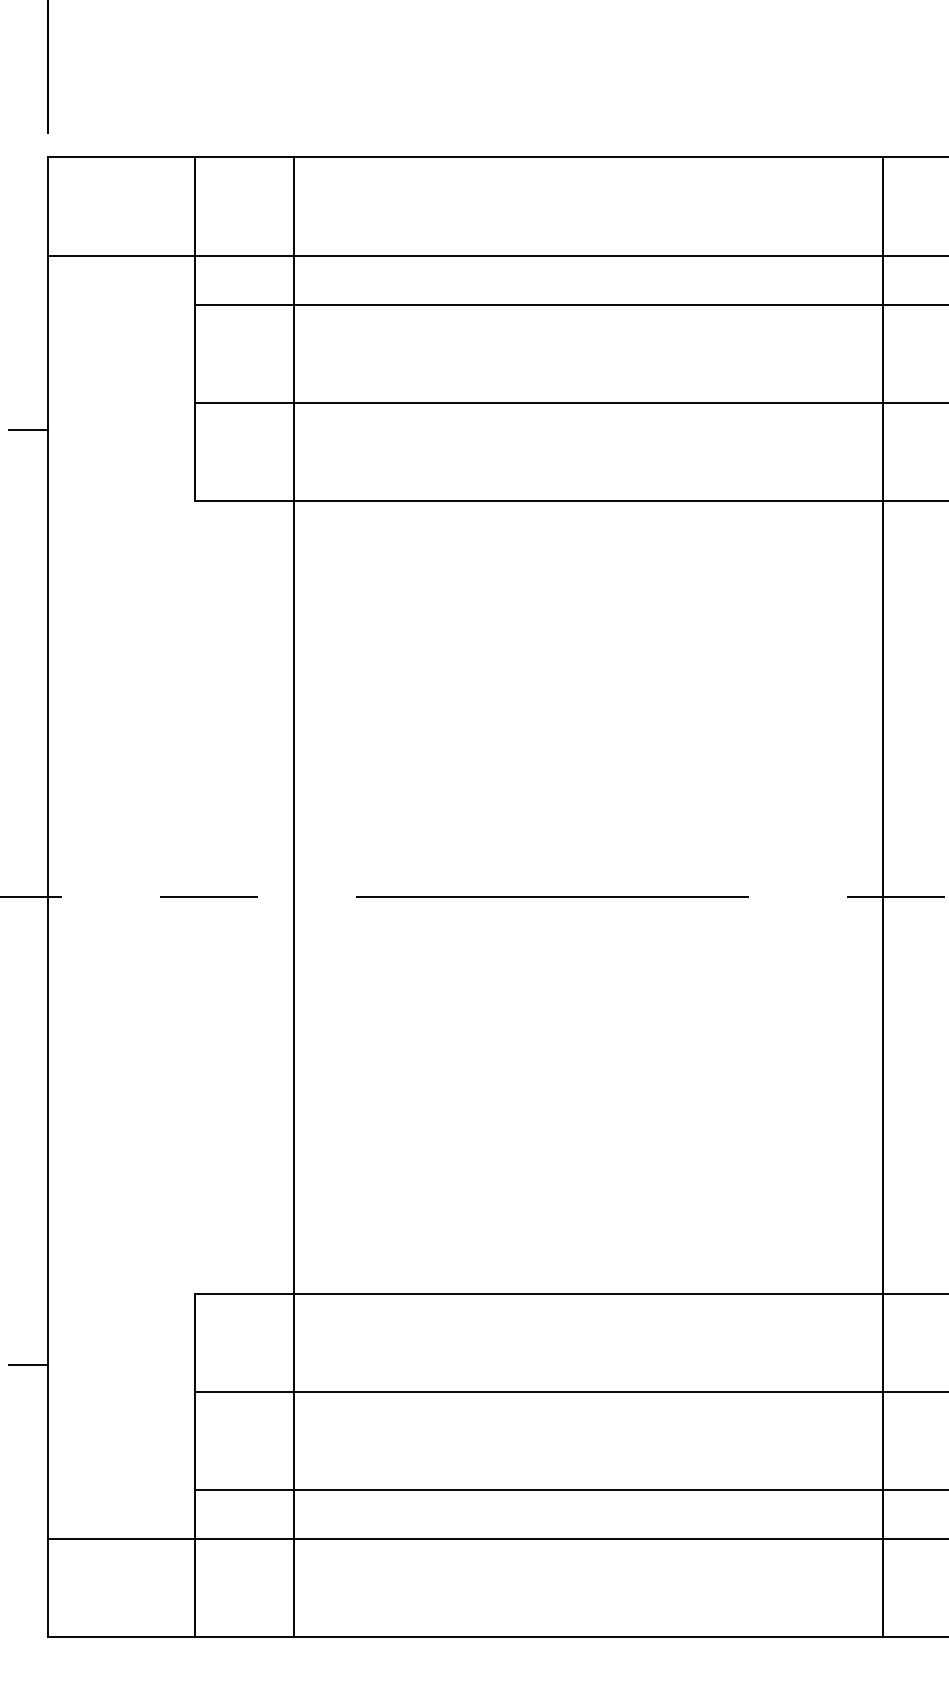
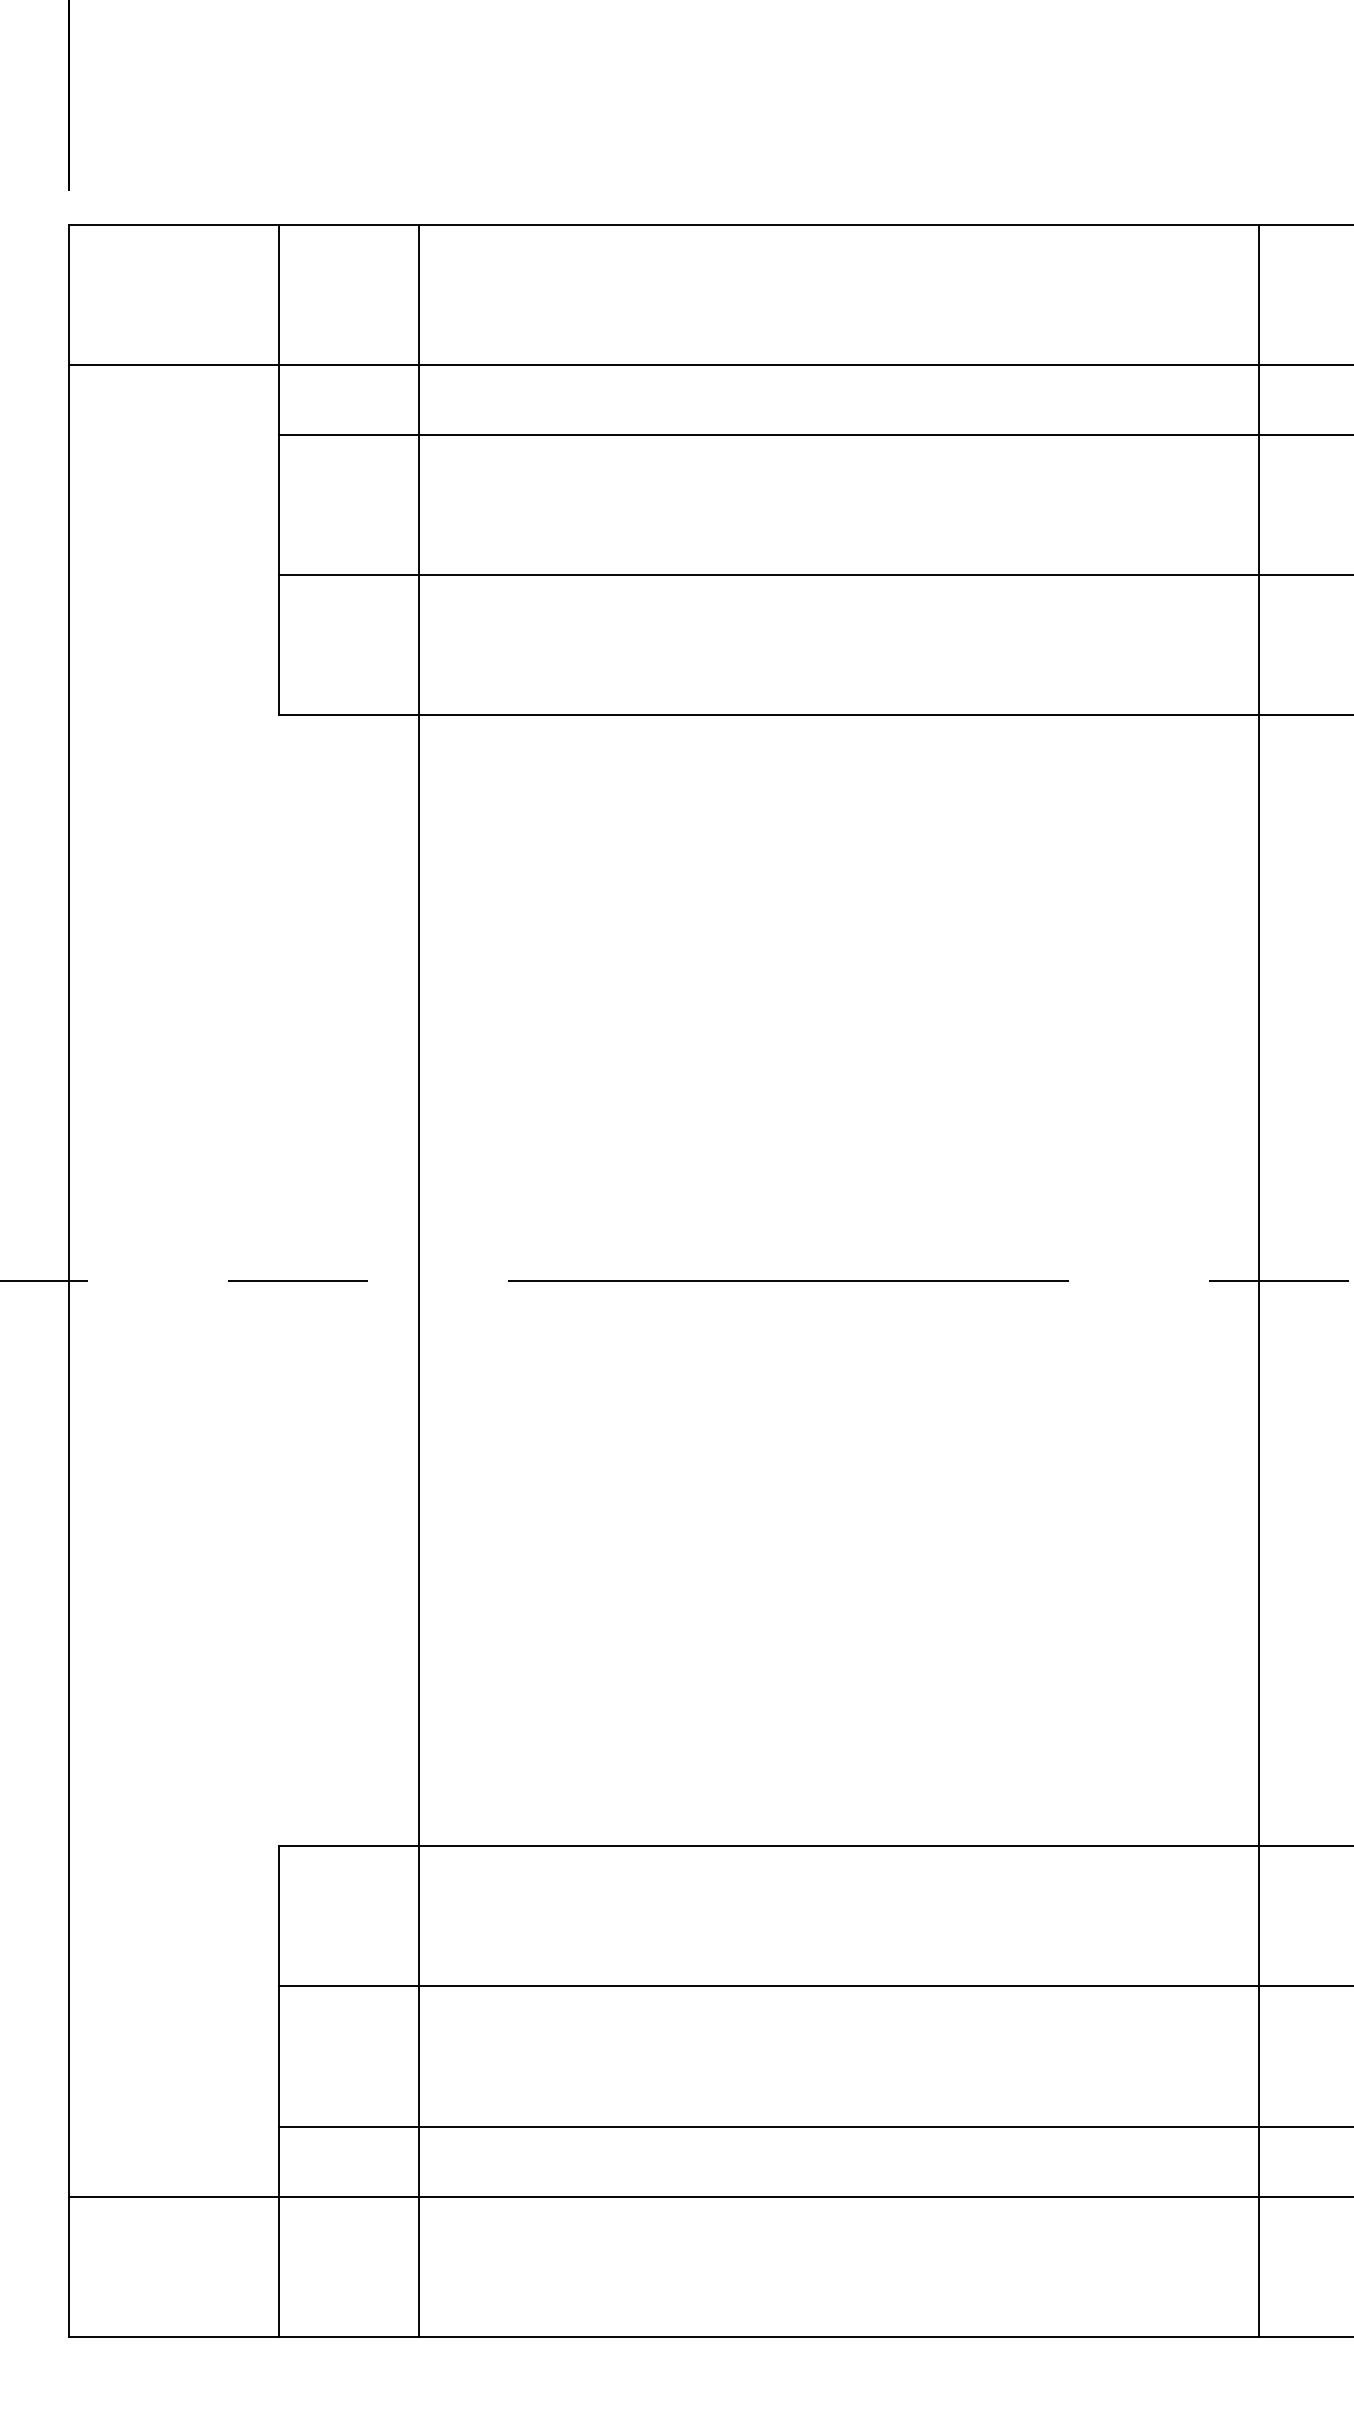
line: (28, 429) -> (40, 613), removed
line: (28, 1364) -> (40, 1947), removed

